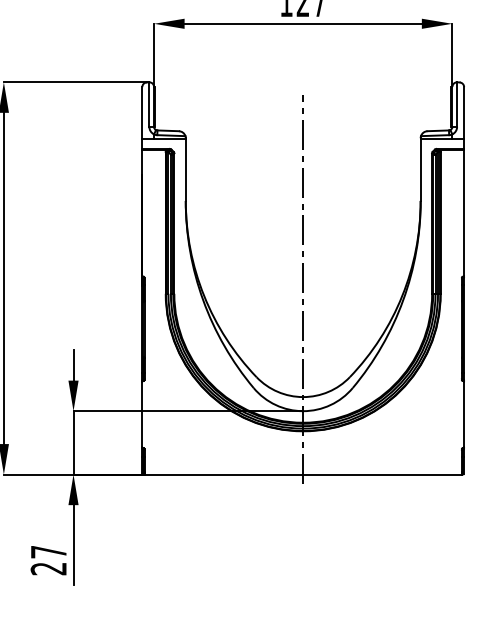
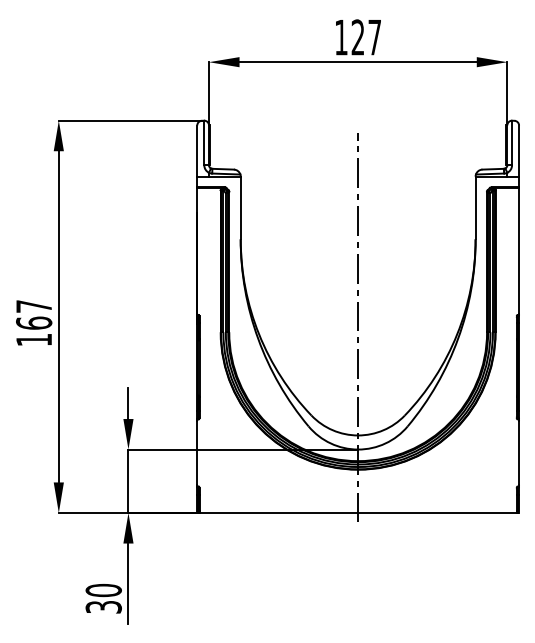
text: (48, 560) -> (103, 598), 27 -> 30

